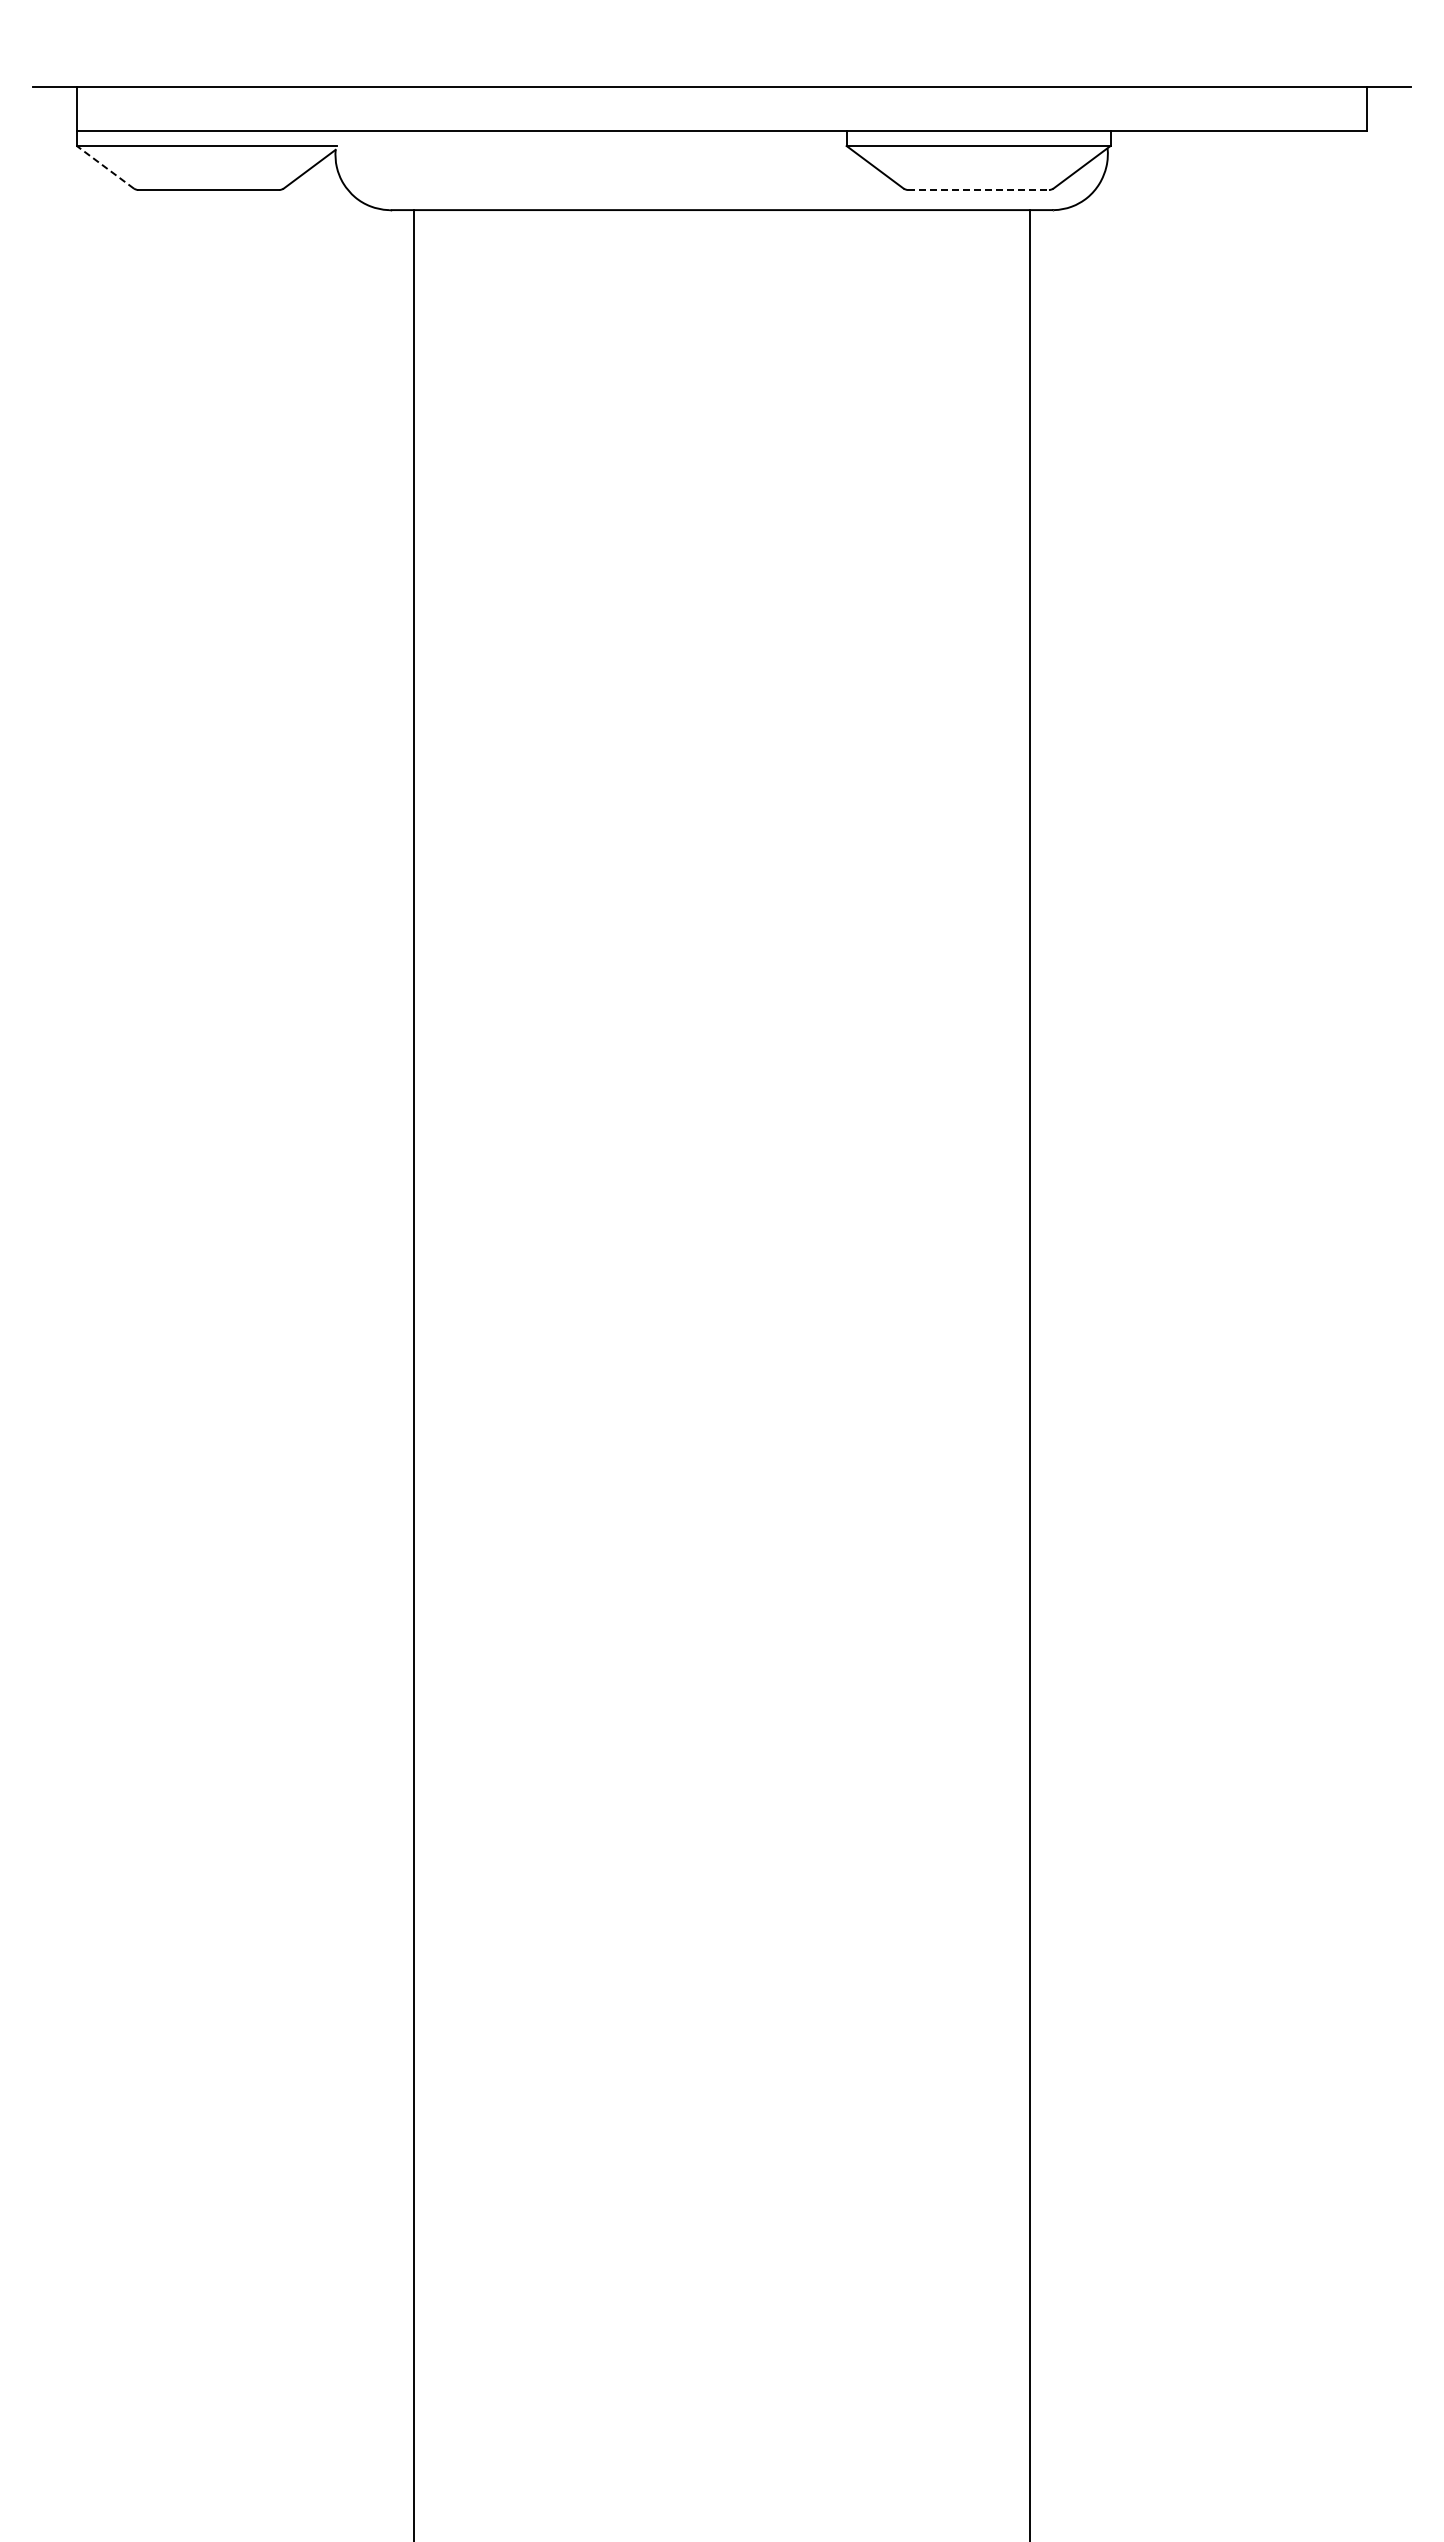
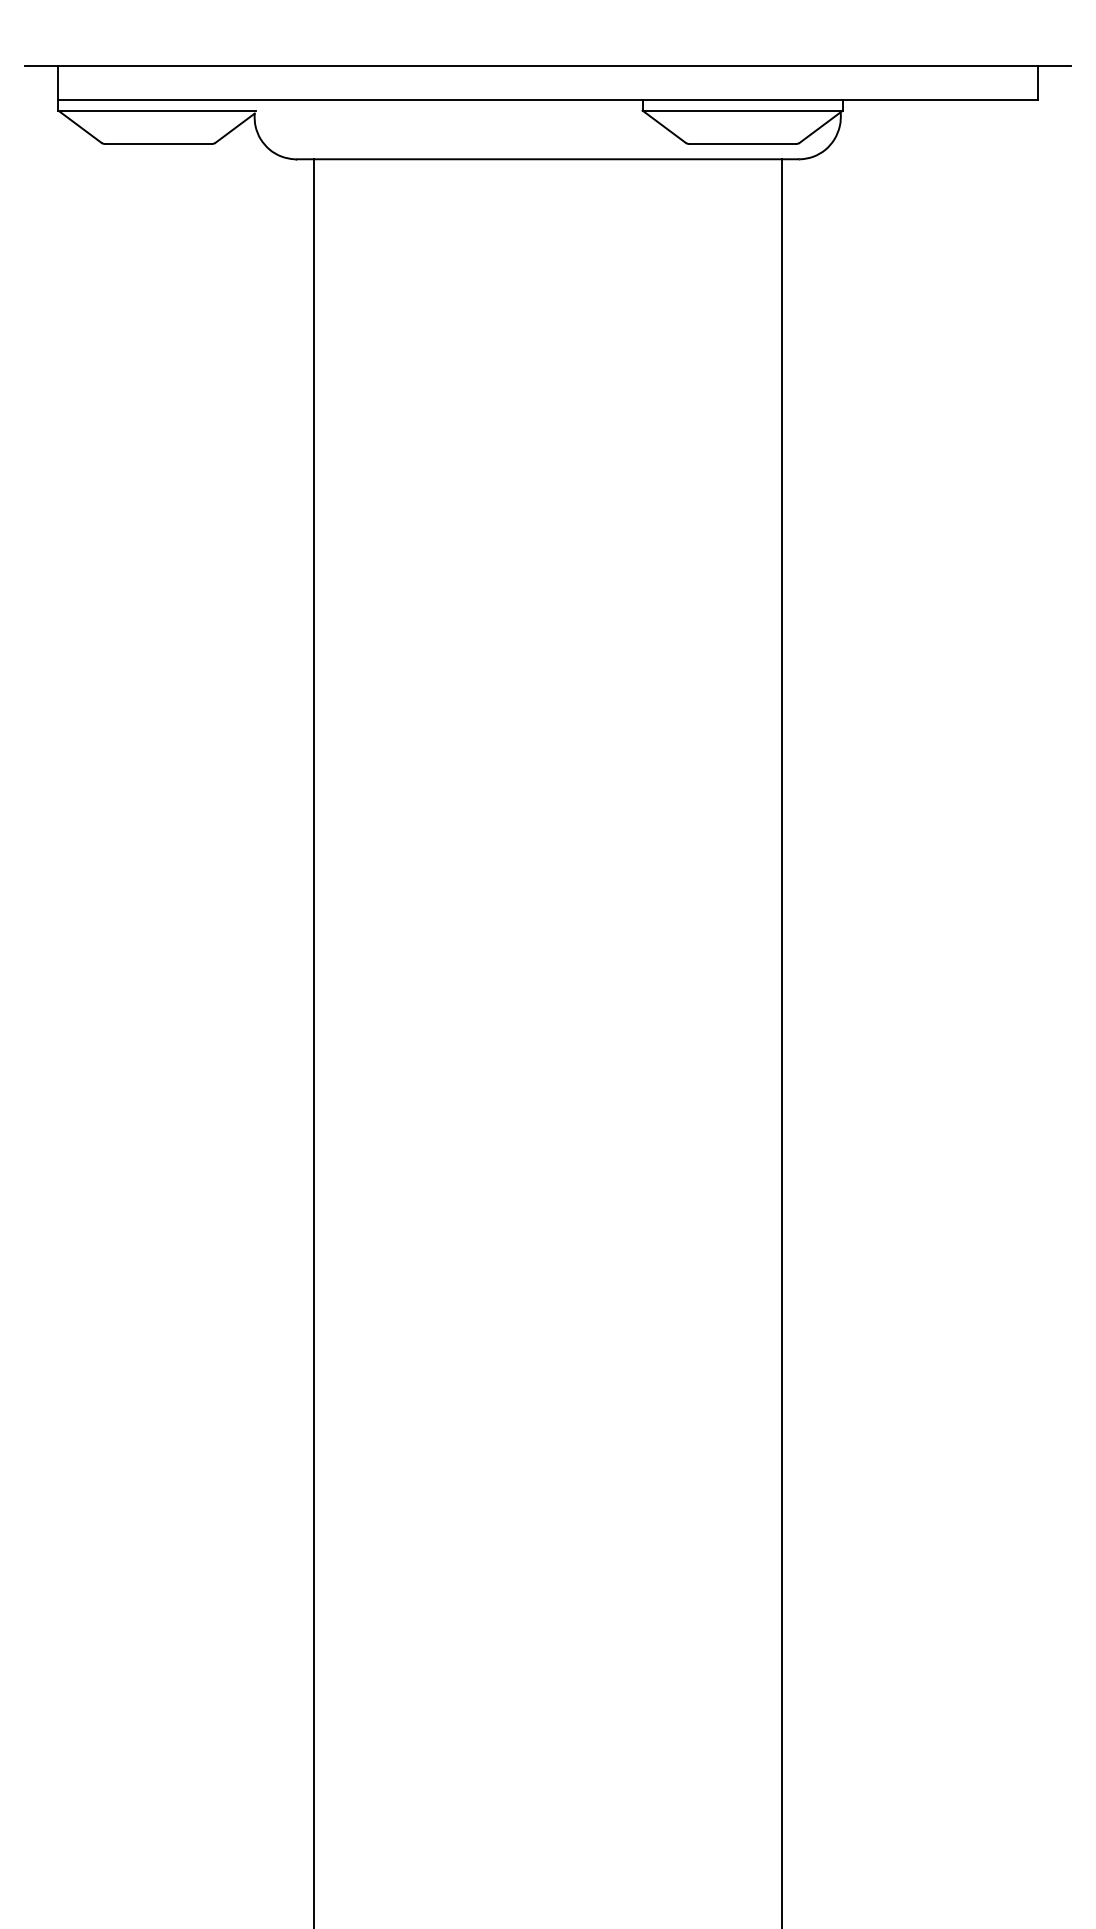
line: (105, 167) -> (80, 126), dashed -> solid
line: (979, 190) -> (743, 144), dashed -> solid

